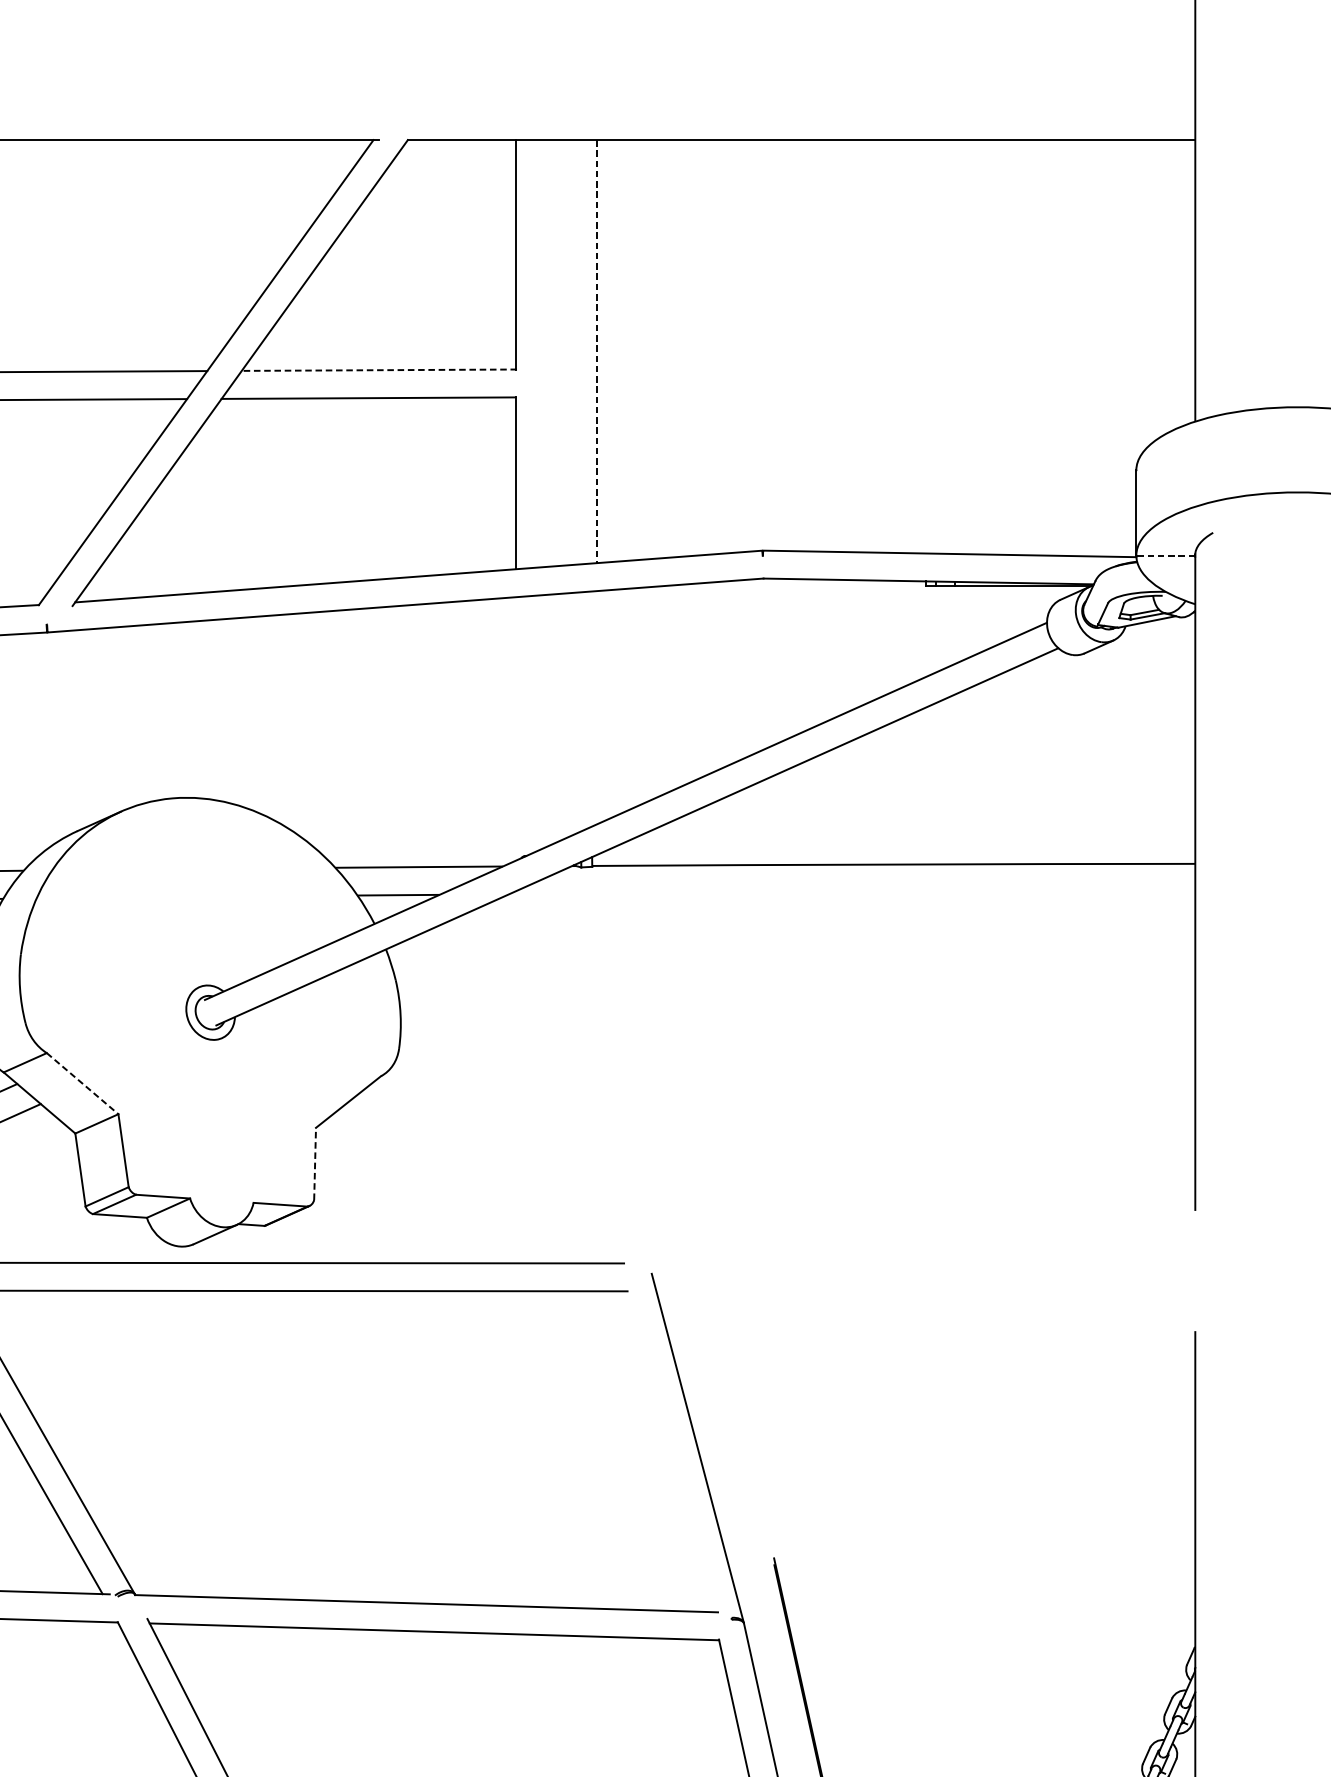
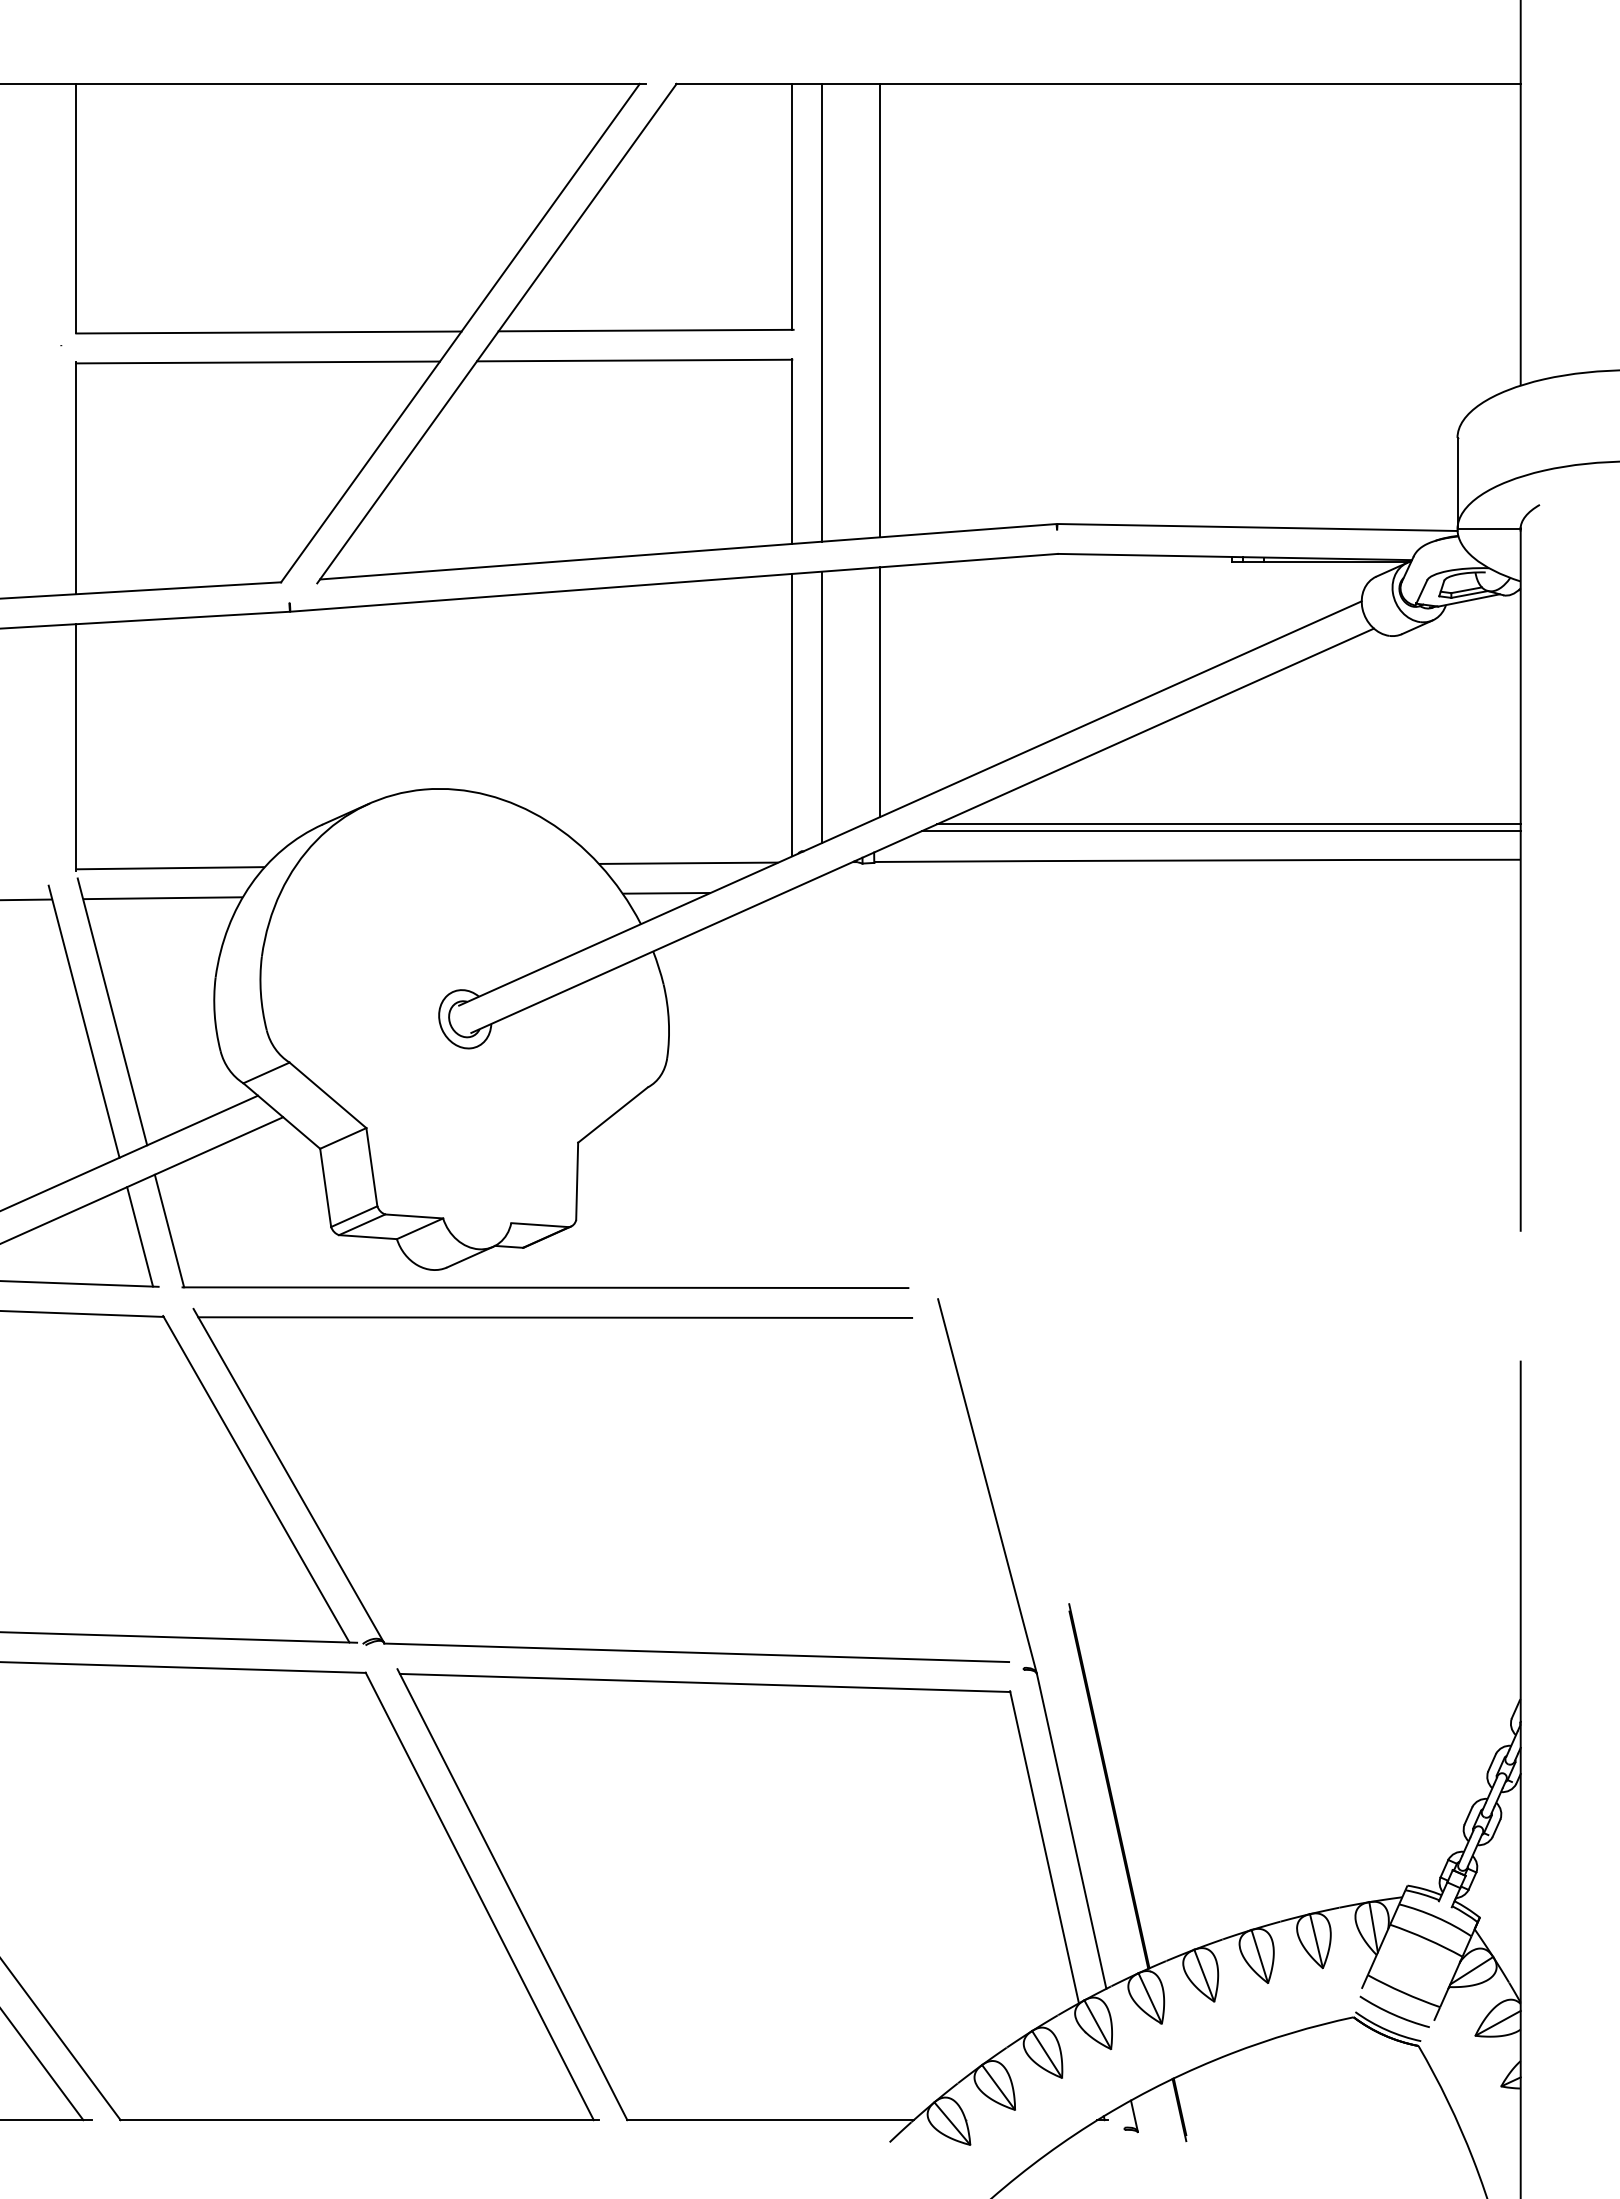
line: (597, 351) -> (879, 310), dashed -> solid
line: (543, 353) -> (822, 312), added
line: (379, 370) -> (646, 330), dashed -> solid
line: (1166, 555) -> (1489, 529), dashed -> solid
line: (597, 707) -> (879, 692), added
line: (543, 721) -> (822, 707), added
line: (515, 728) -> (792, 714), added
line: (922, 830) -> (1228, 824), added
line: (915, 837) -> (1220, 831), added
line: (83, 1083) -> (328, 1095), dashed -> solid
line: (315, 1164) -> (577, 1181), dashed -> solid

